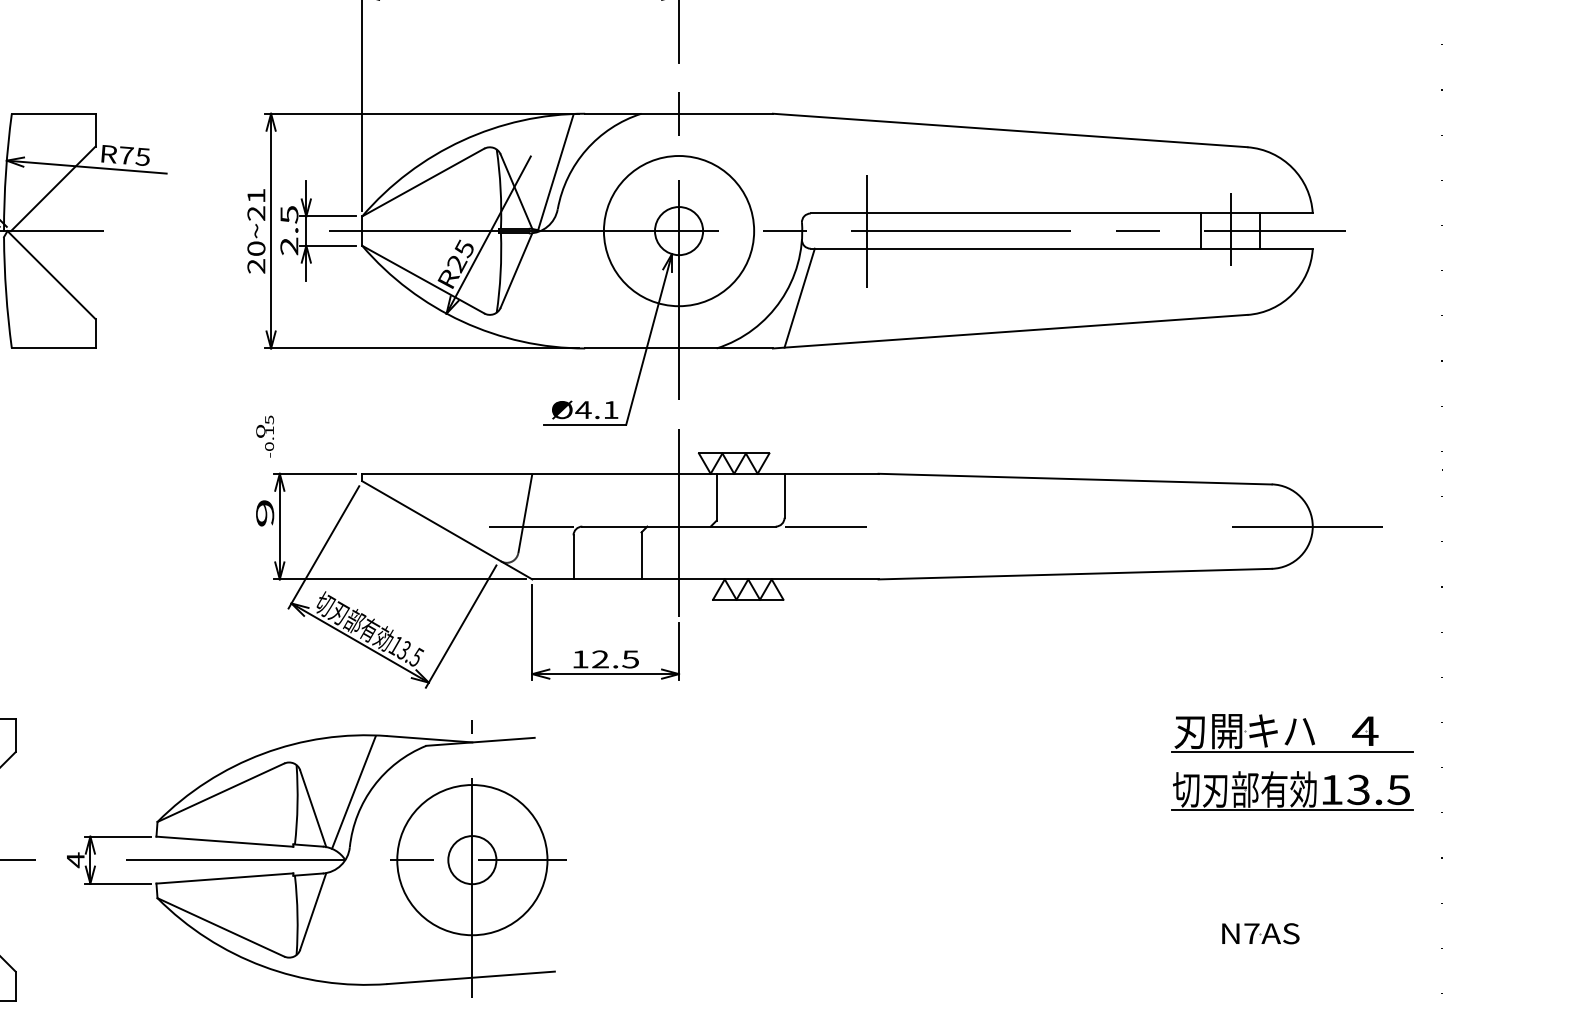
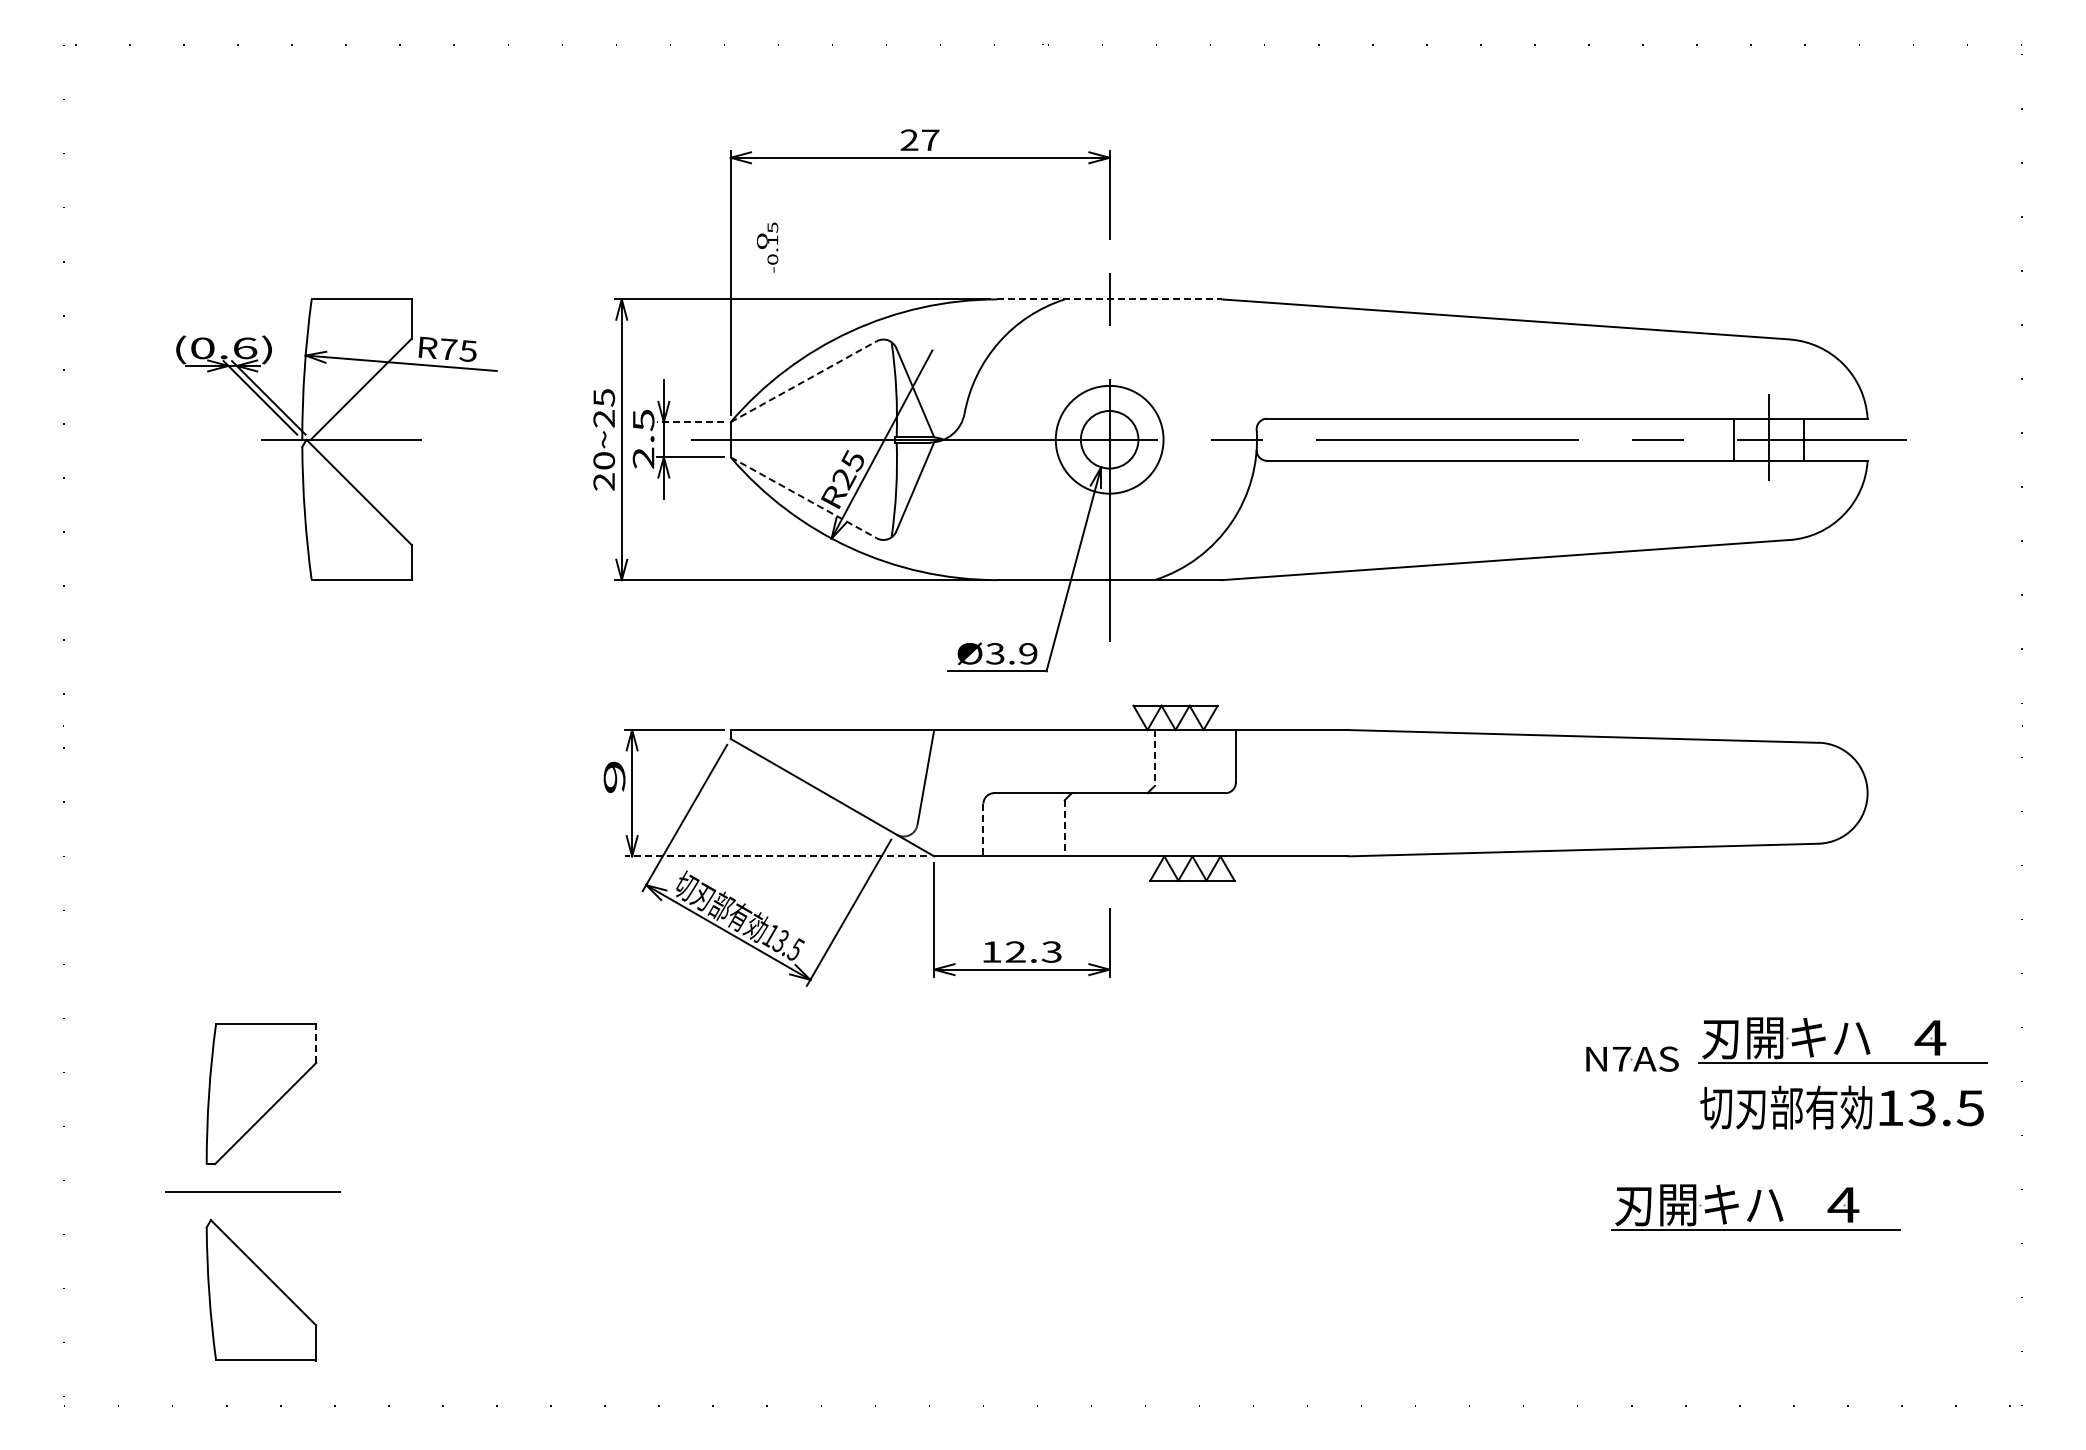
line: (679, 113) -> (1110, 299), solid -> dashed
line: (556, 172) -> (962, 369), removed
line: (423, 182) -> (804, 381), solid -> dashed
text: (256, 195) -> (604, 397), 20~21 -> 20~25
line: (327, 216) -> (689, 422), solid -> dashed
circle: (678, 230) -> (1109, 439), size x0.6
line: (867, 231) -> (1334, 440), removed
line: (423, 279) -> (804, 497), solid -> dashed
line: (799, 297) -> (1253, 519), removed
text: (596, 409) -> (1011, 653), Ø4.1 -> Ø3.9
text: (265, 436) -> (767, 247), moved
line: (716, 497) -> (1154, 758), solid -> dashed
line: (678, 522) -> (1109, 788), removed
line: (530, 526) -> (932, 793), removed
line: (825, 526) -> (1284, 793), removed
line: (1306, 526) -> (1860, 793), removed
line: (641, 556) -> (1064, 828), solid -> dashed
line: (573, 557) -> (983, 830), solid -> dashed
line: (399, 579) -> (775, 856), solid -> dashed
text: (630, 658) -> (1051, 951), 12.5 -> 12.3
line: (15, 735) -> (316, 1043), solid -> dashed
line: (1291, 810) -> (1842, 1132), removed
part: (316, 858) -> (675, 1190), removed
part: (1219, 872) -> (1755, 1207), added
part: (1260, 933) -> (1632, 1058), moved

